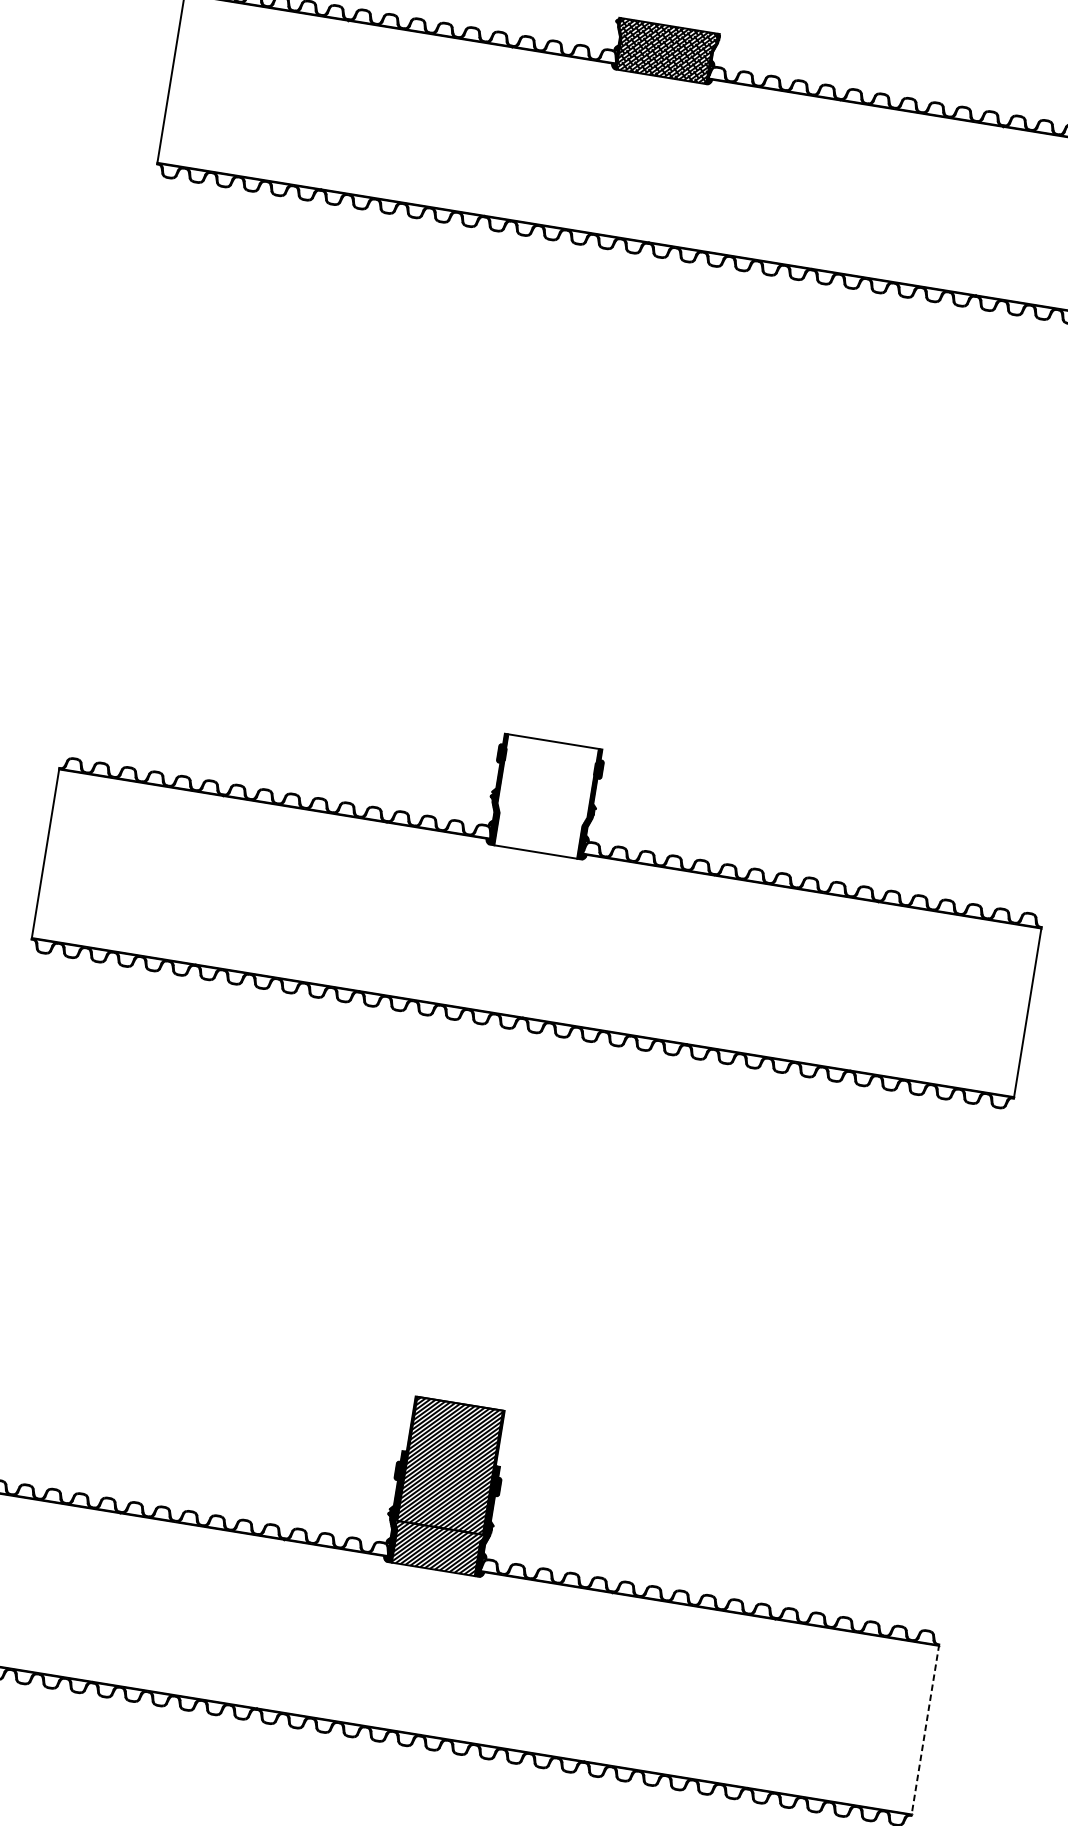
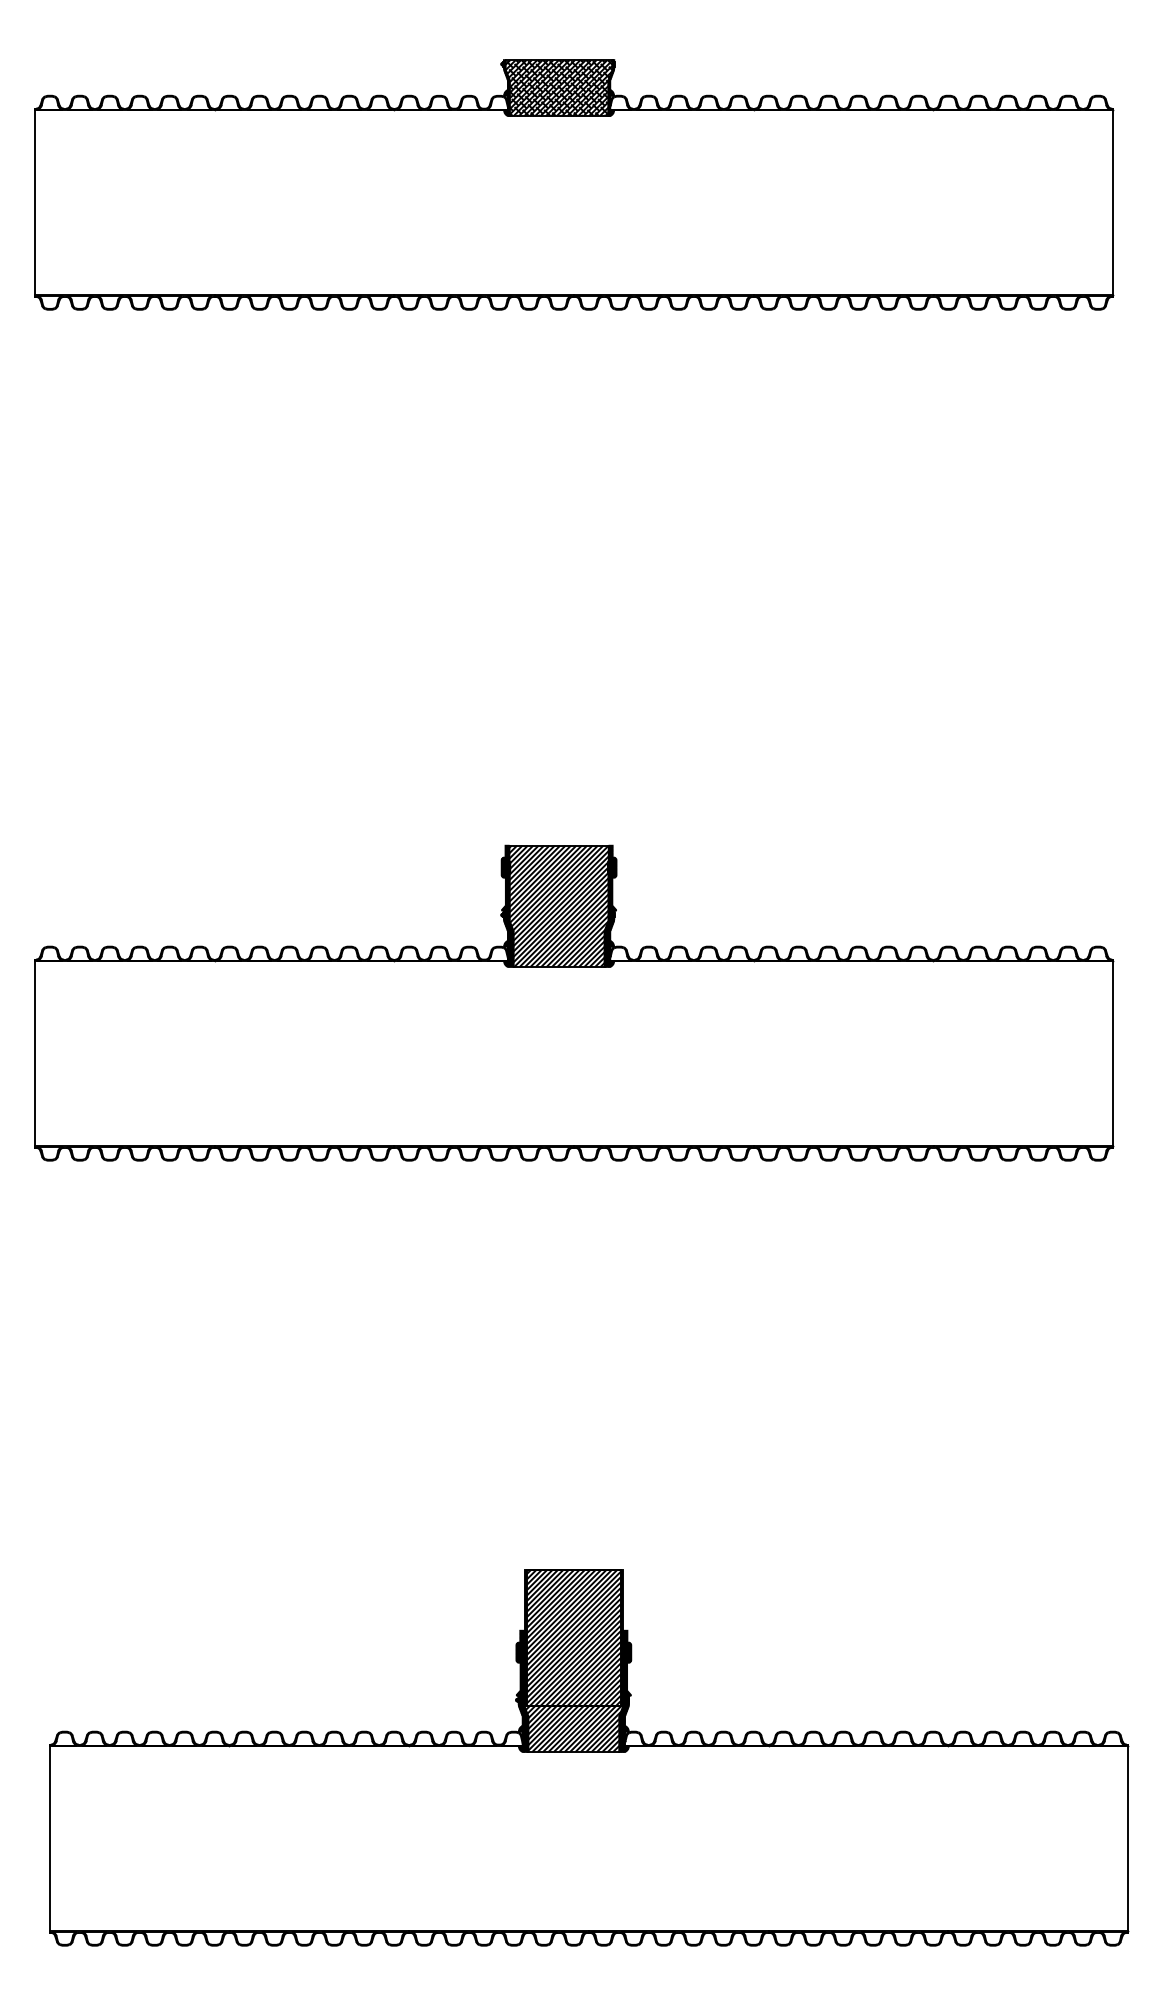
hatch: (547, 796) -> (562, 905), added
line: (924, 1730) -> (1127, 1839), dashed -> solid

